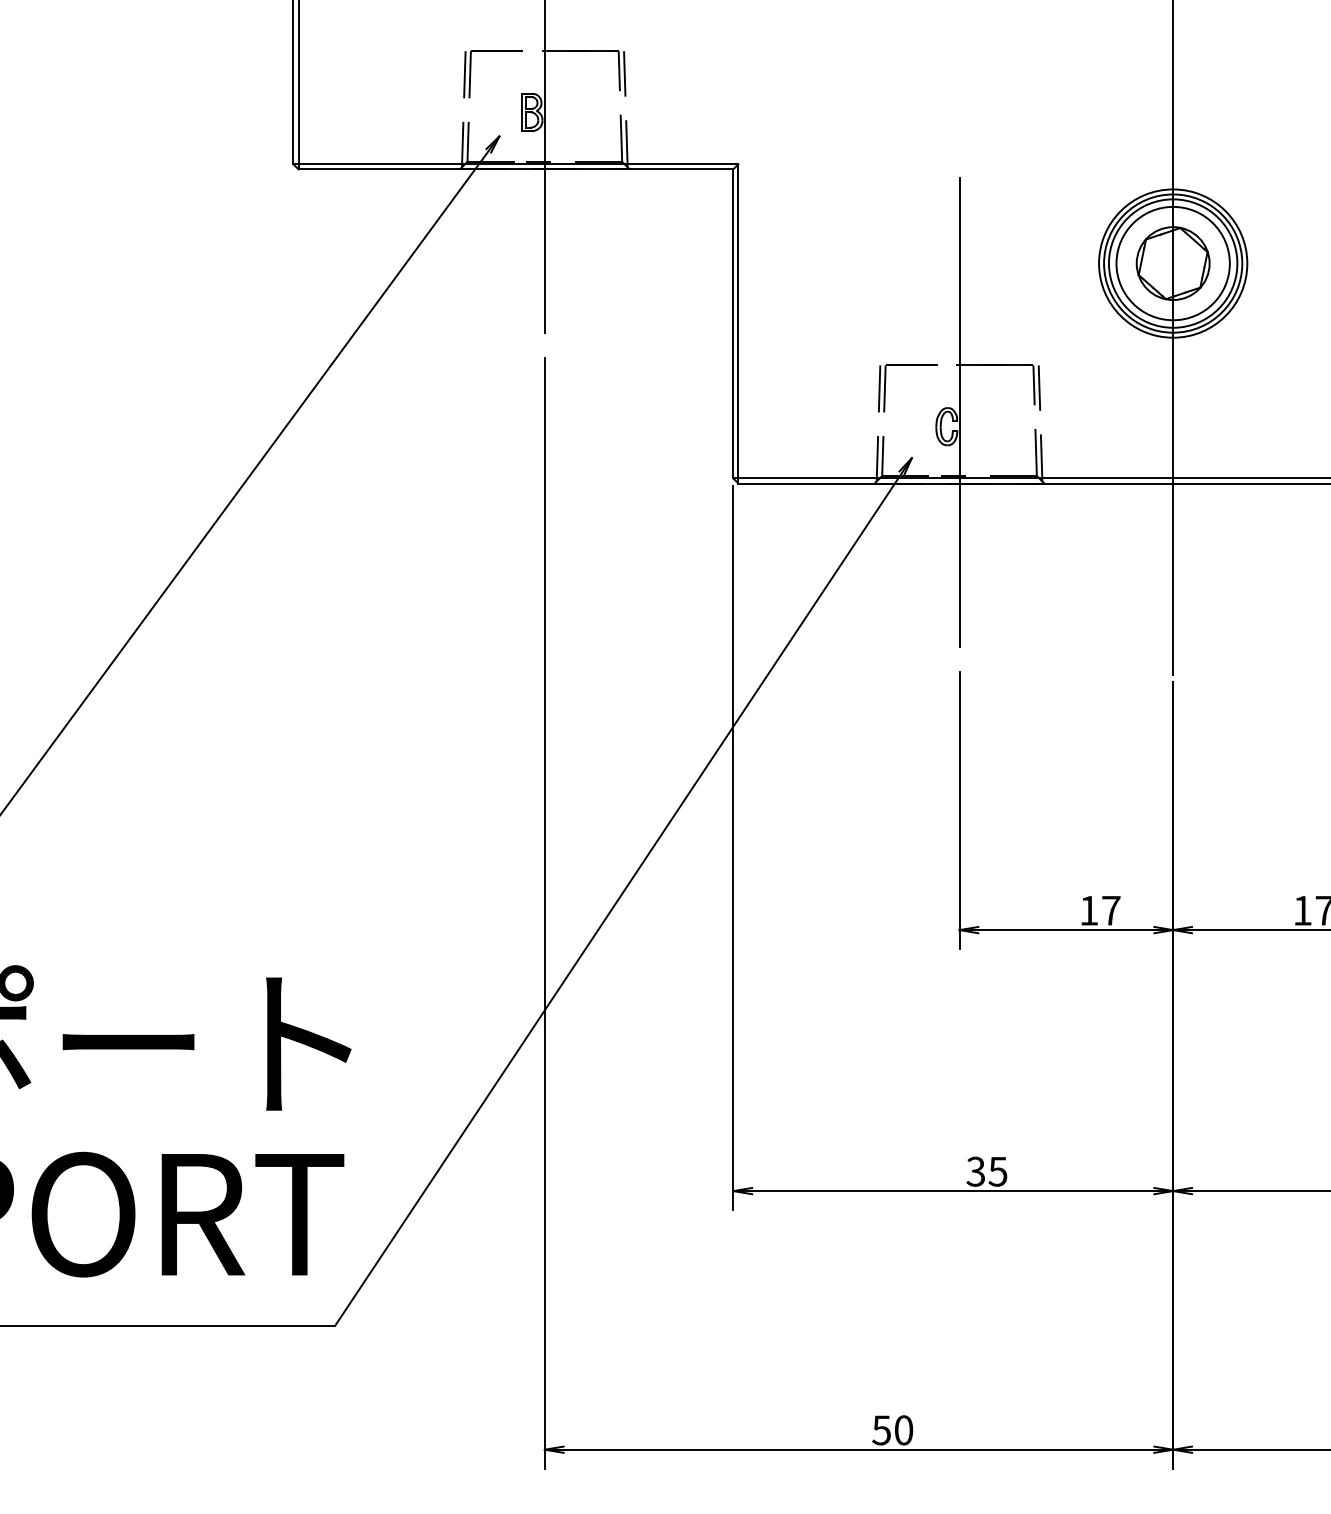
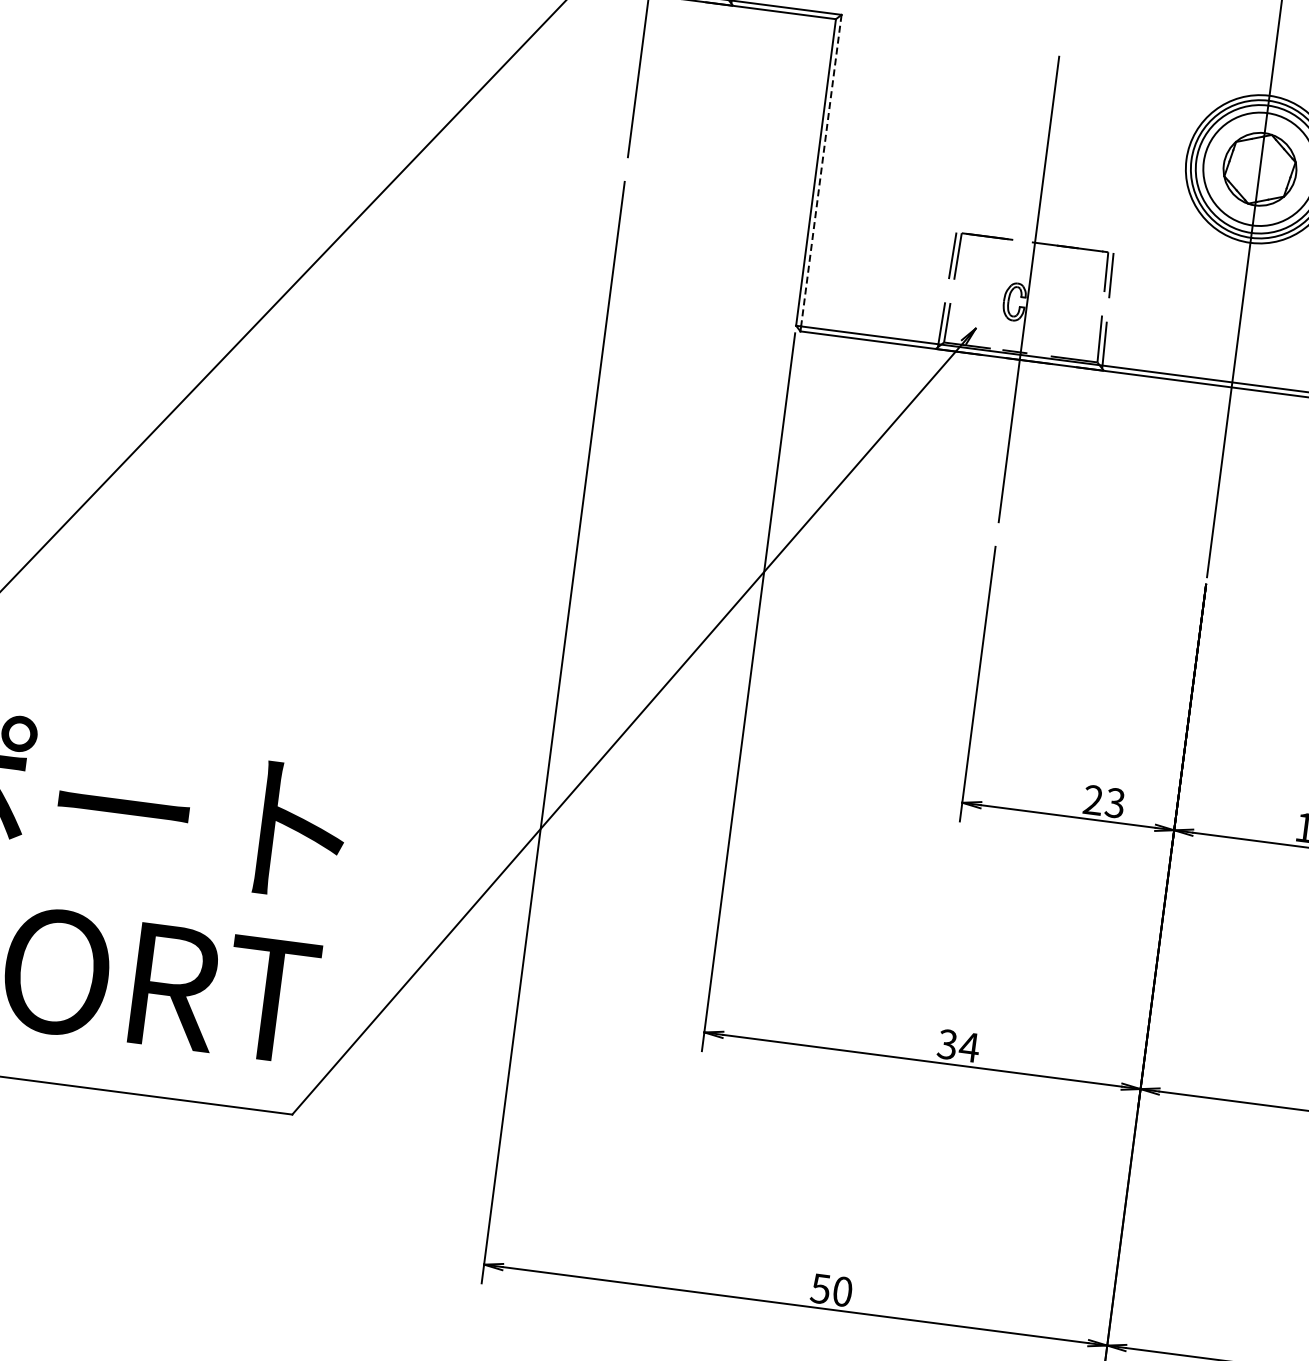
line: (738, 321) -> (821, 170), solid -> dashed
text: (1100, 910) -> (1104, 801), 17 -> 23
text: (998, 1171) -> (969, 1047), 35 -> 34

